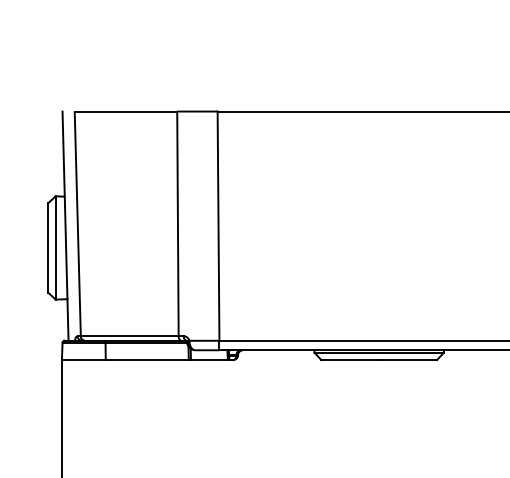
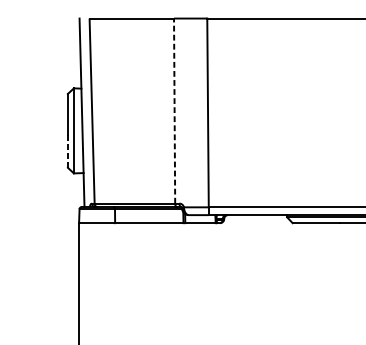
line: (177, 223) -> (174, 110), solid -> dashed
line: (48, 273) -> (68, 151), solid -> dashed

